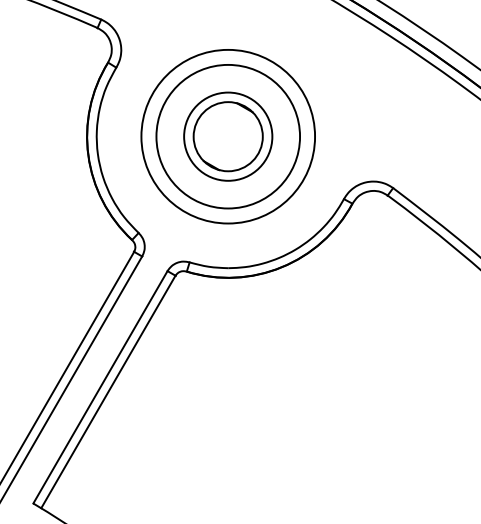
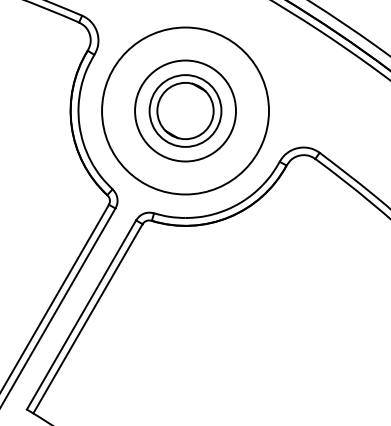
circle: (227, 136) -> (184, 110), size x1.43
circle: (228, 136) -> (185, 110), size x0.71

